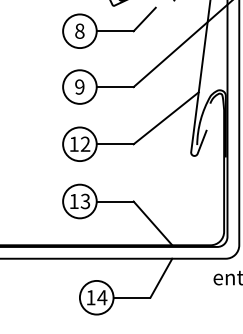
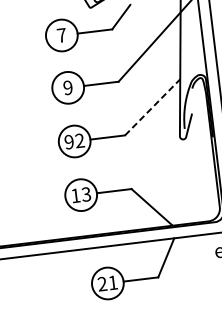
text: (79, 30) -> (61, 34), 8 -> 7
line: (166, 118) -> (152, 107), solid -> dashed
text: (73, 143) -> (68, 141), 12 -> 92
text: (96, 297) -> (107, 283), 14 -> 21

